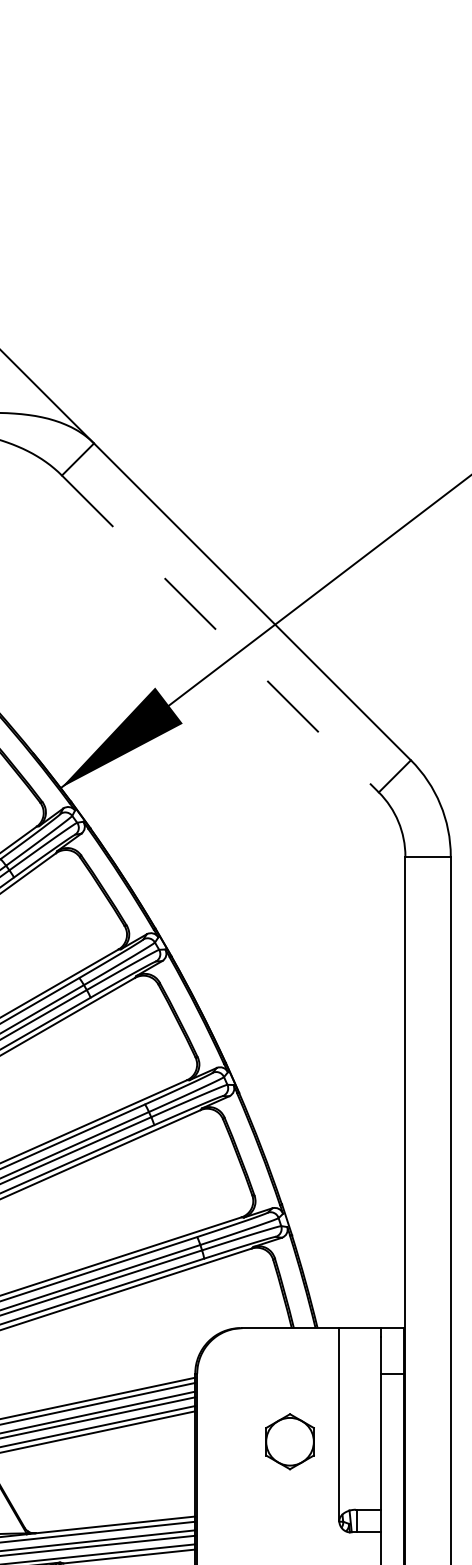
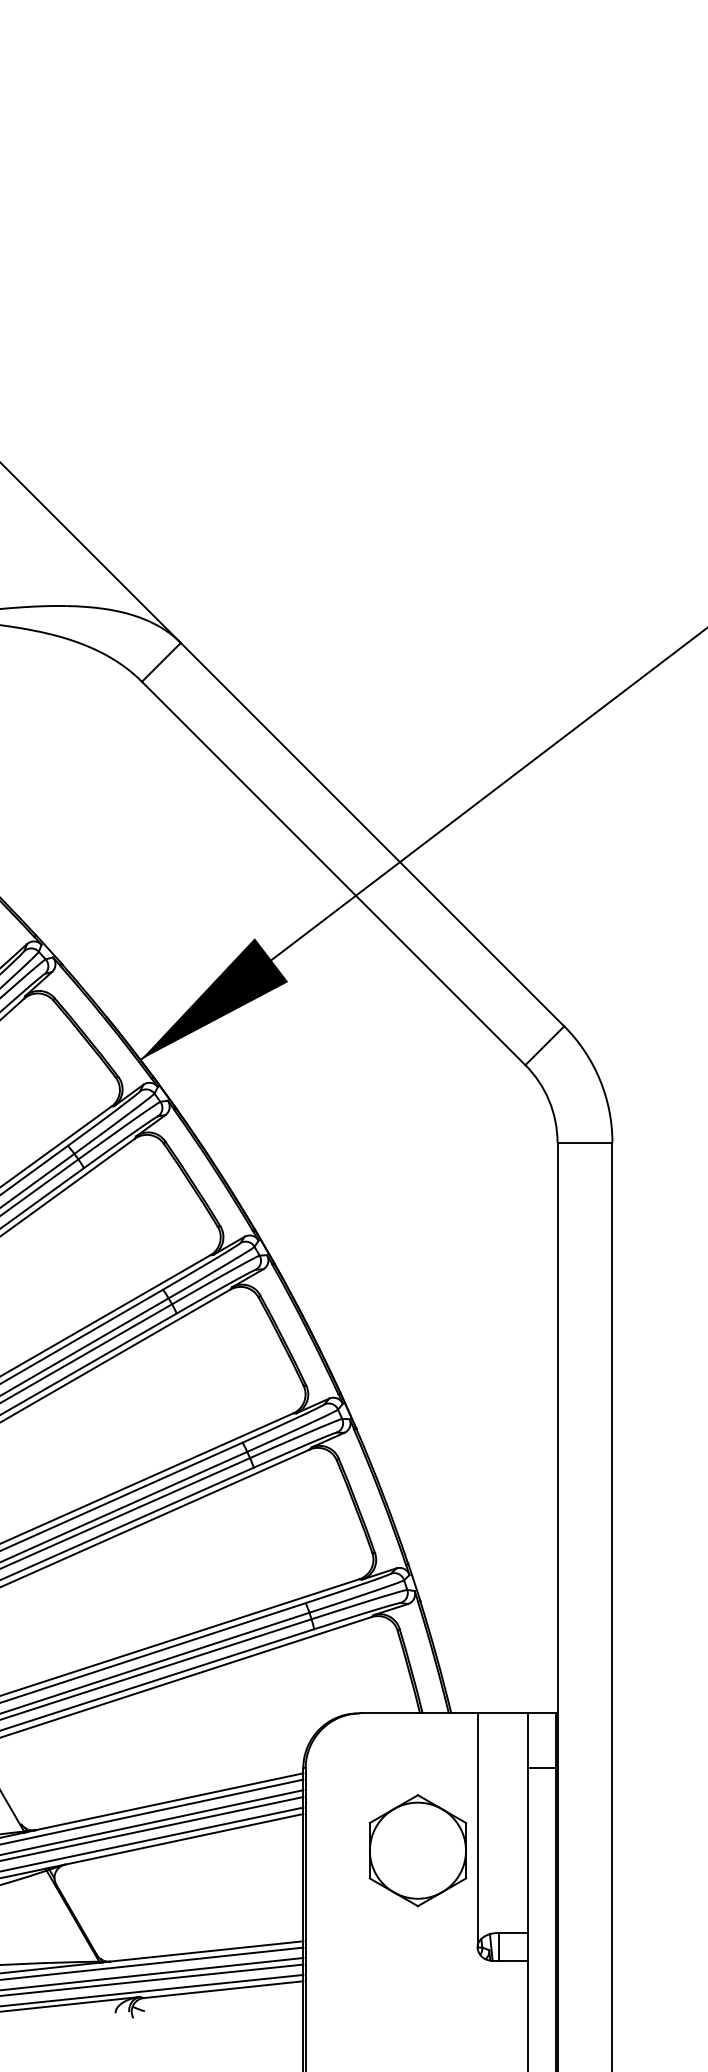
line: (221, 634) -> (334, 873), dashed -> solid
part: (289, 1441) -> (417, 1850), size x1.67

